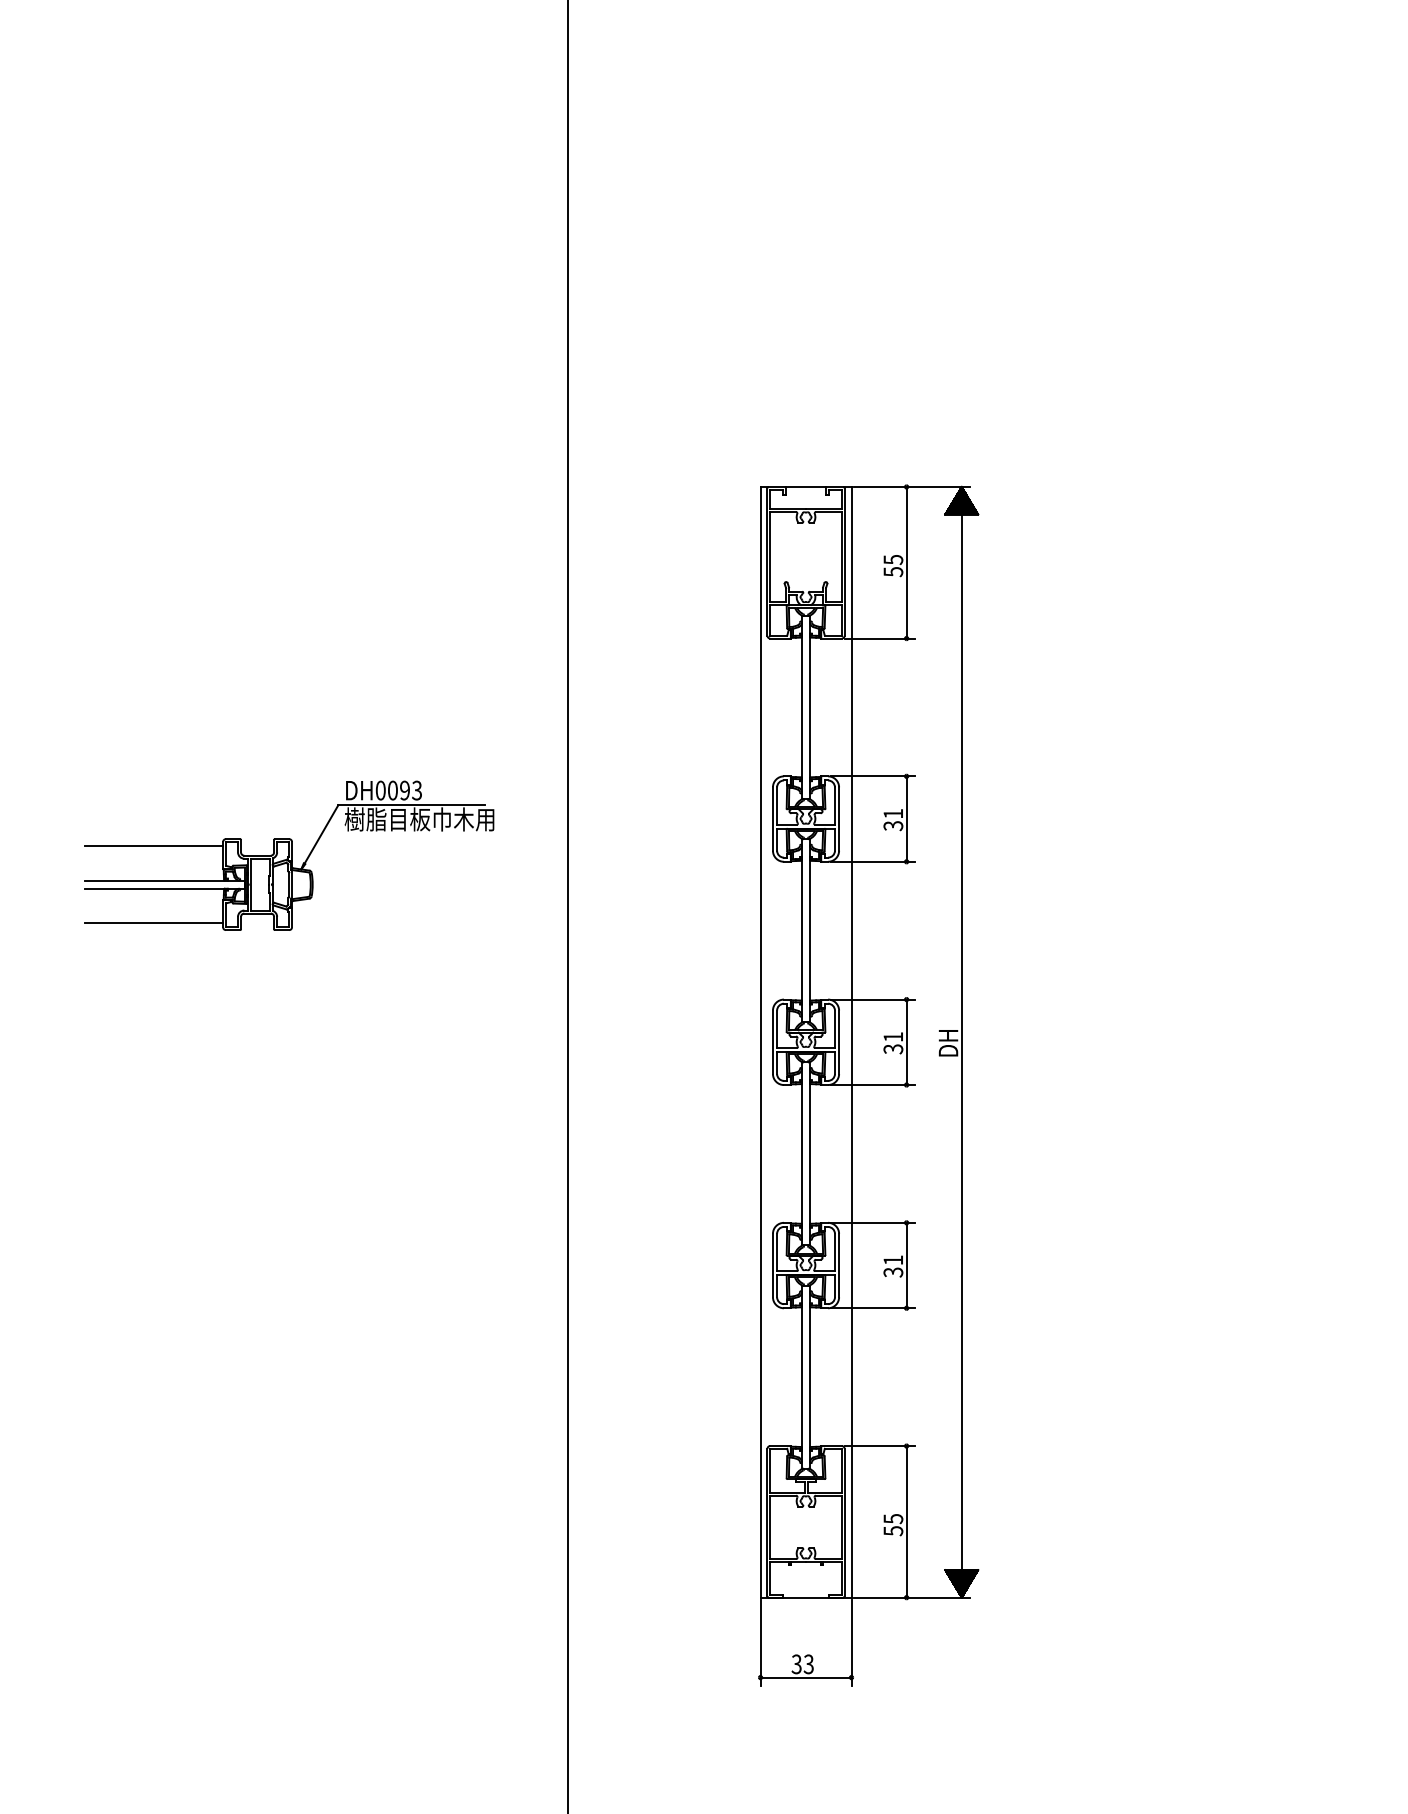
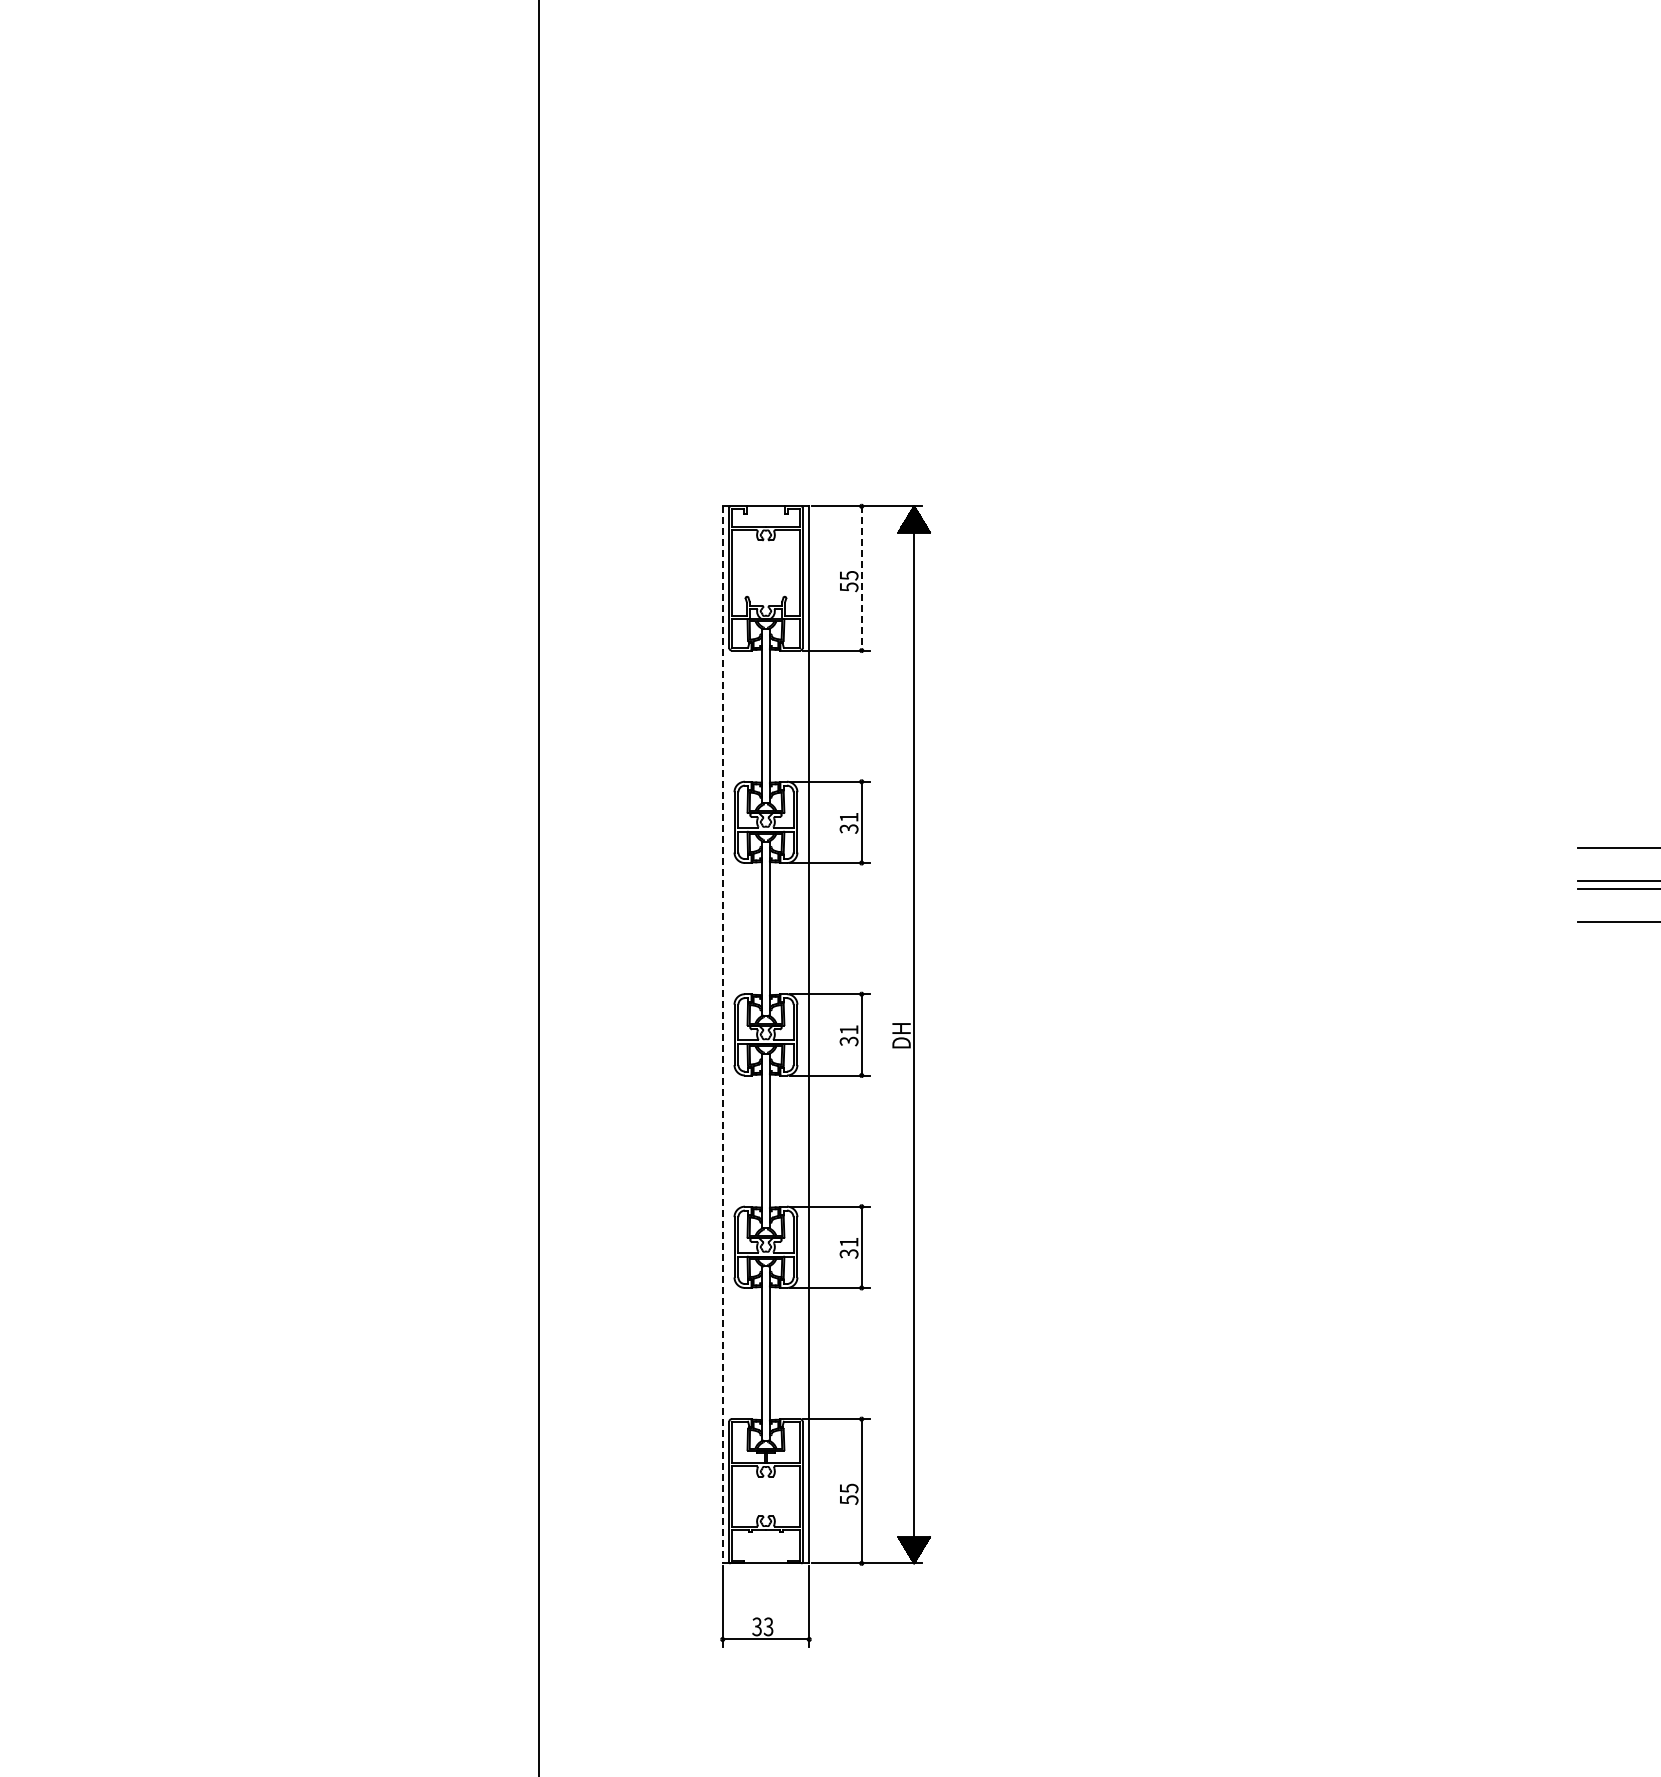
line: (906, 562) -> (861, 578), solid -> dashed
part: (289, 854) -> (274, 856), removed
line: (760, 1041) -> (722, 1034), solid -> dashed

